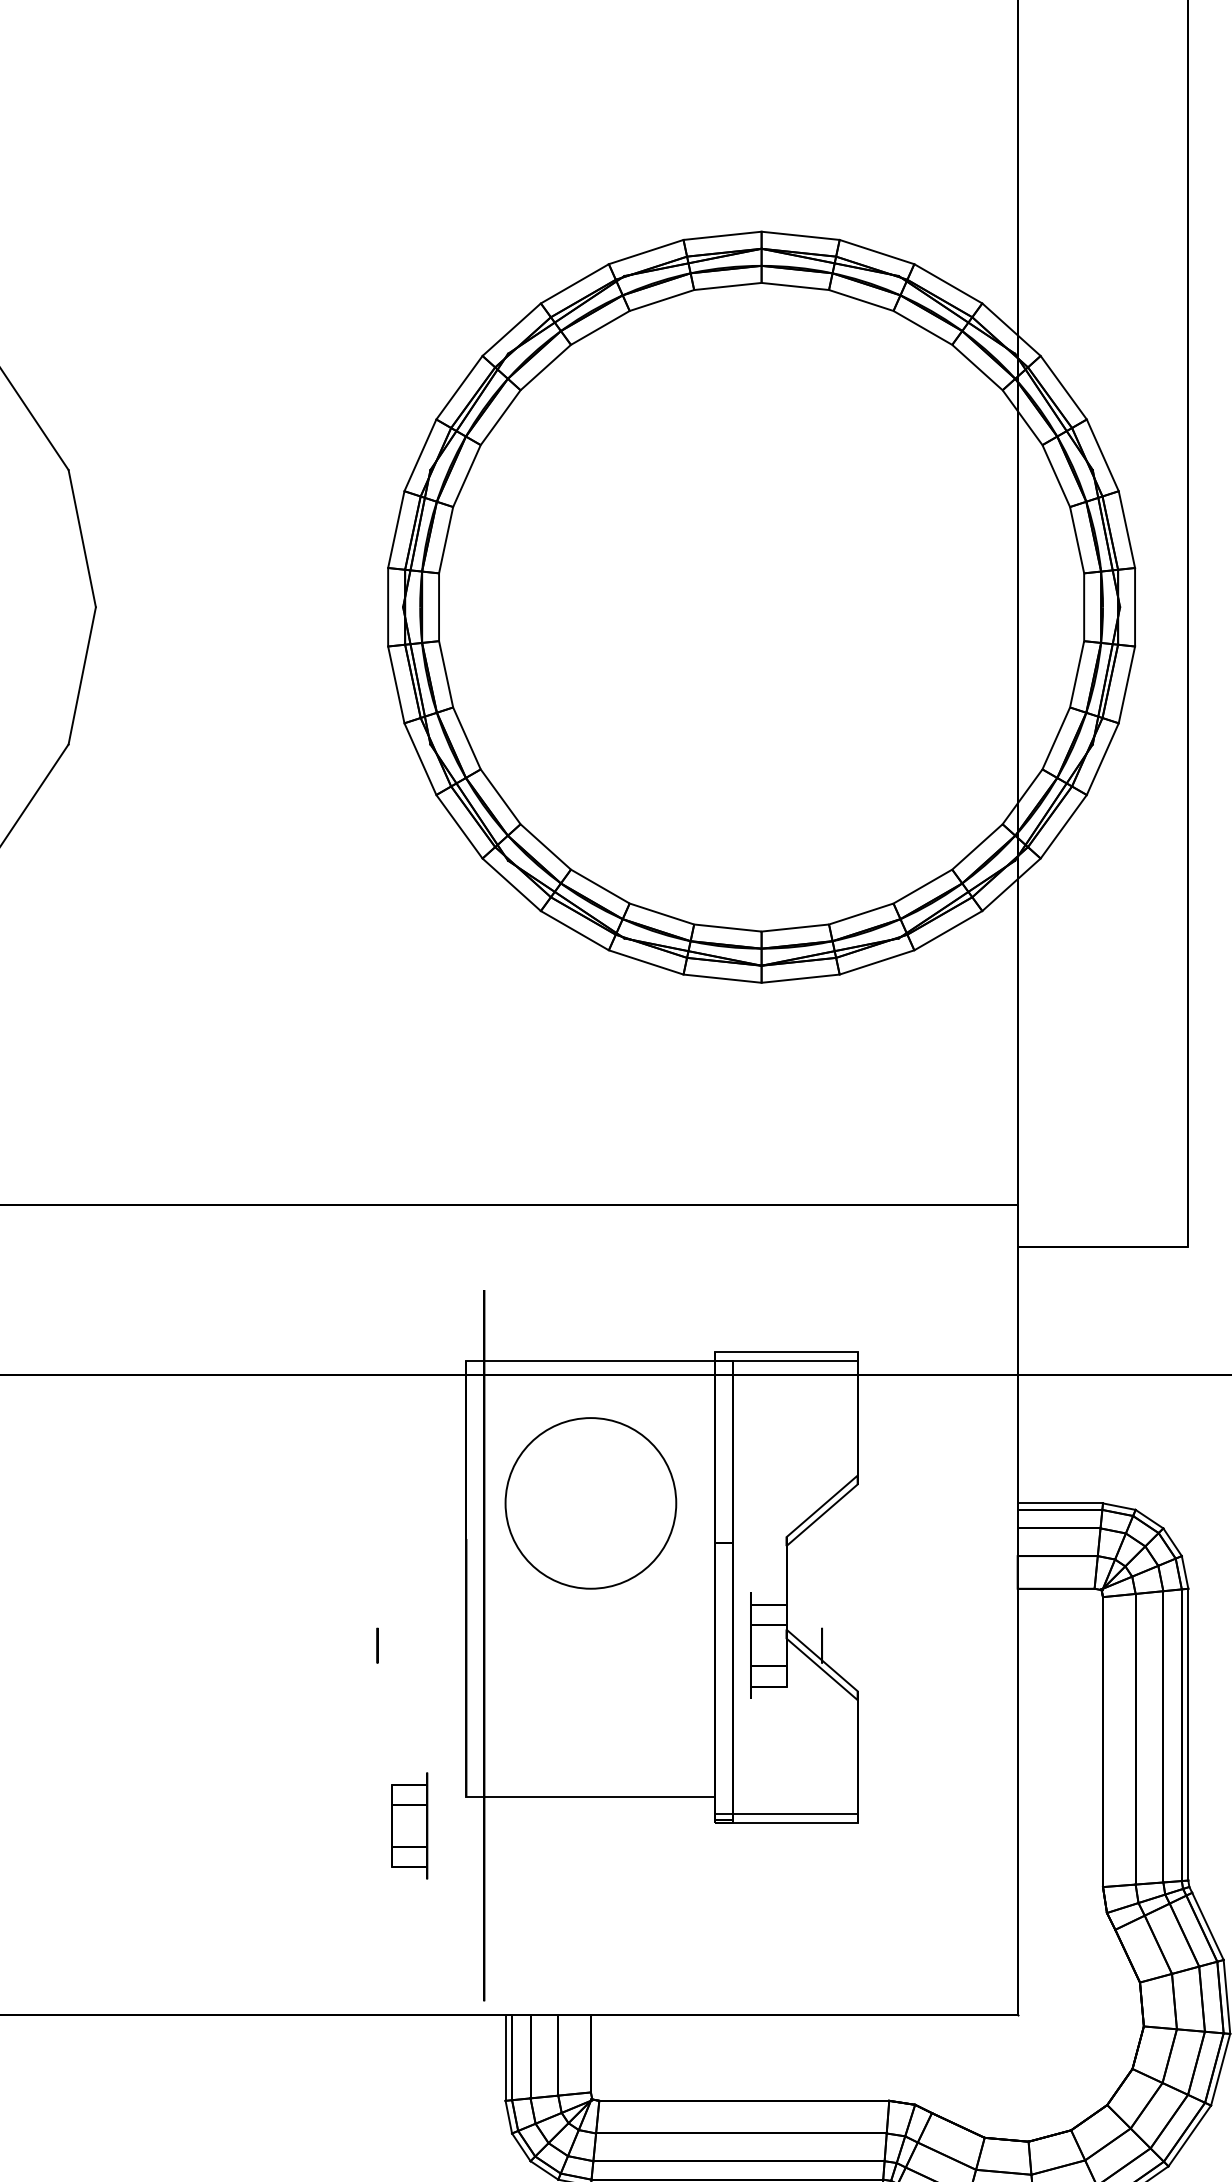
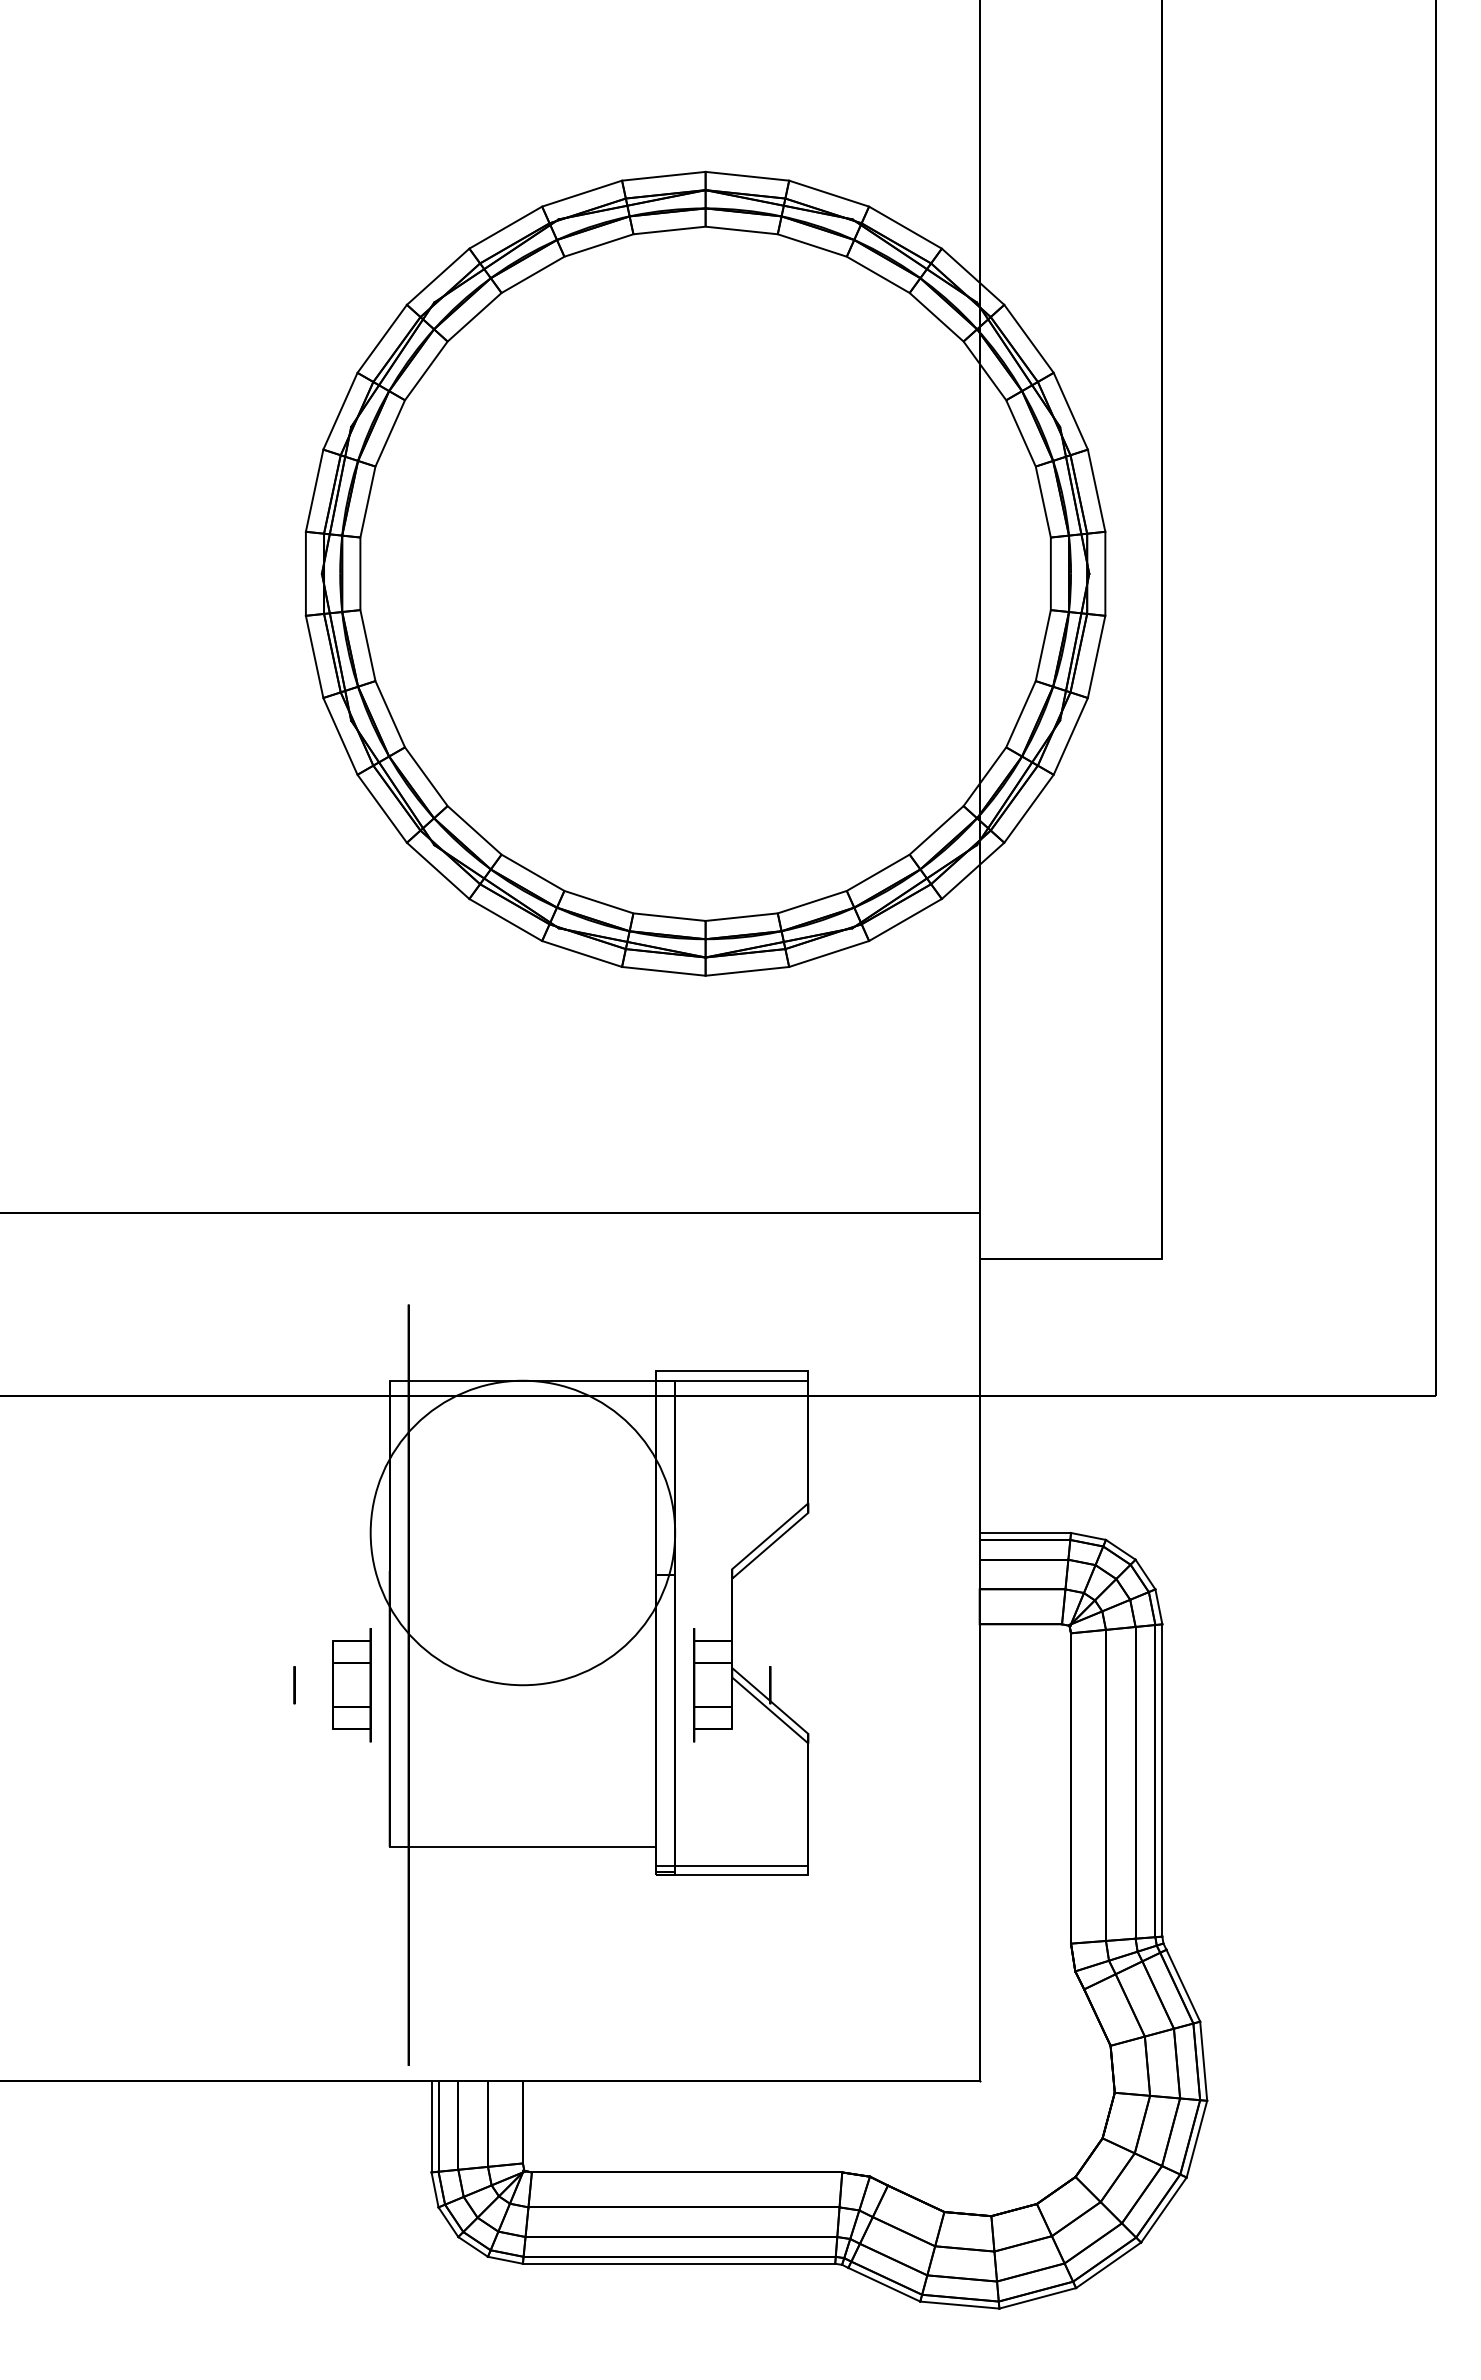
circle: (590, 1502) -> (522, 1532), size x1.67
part: (409, 1826) -> (351, 1685), moved

